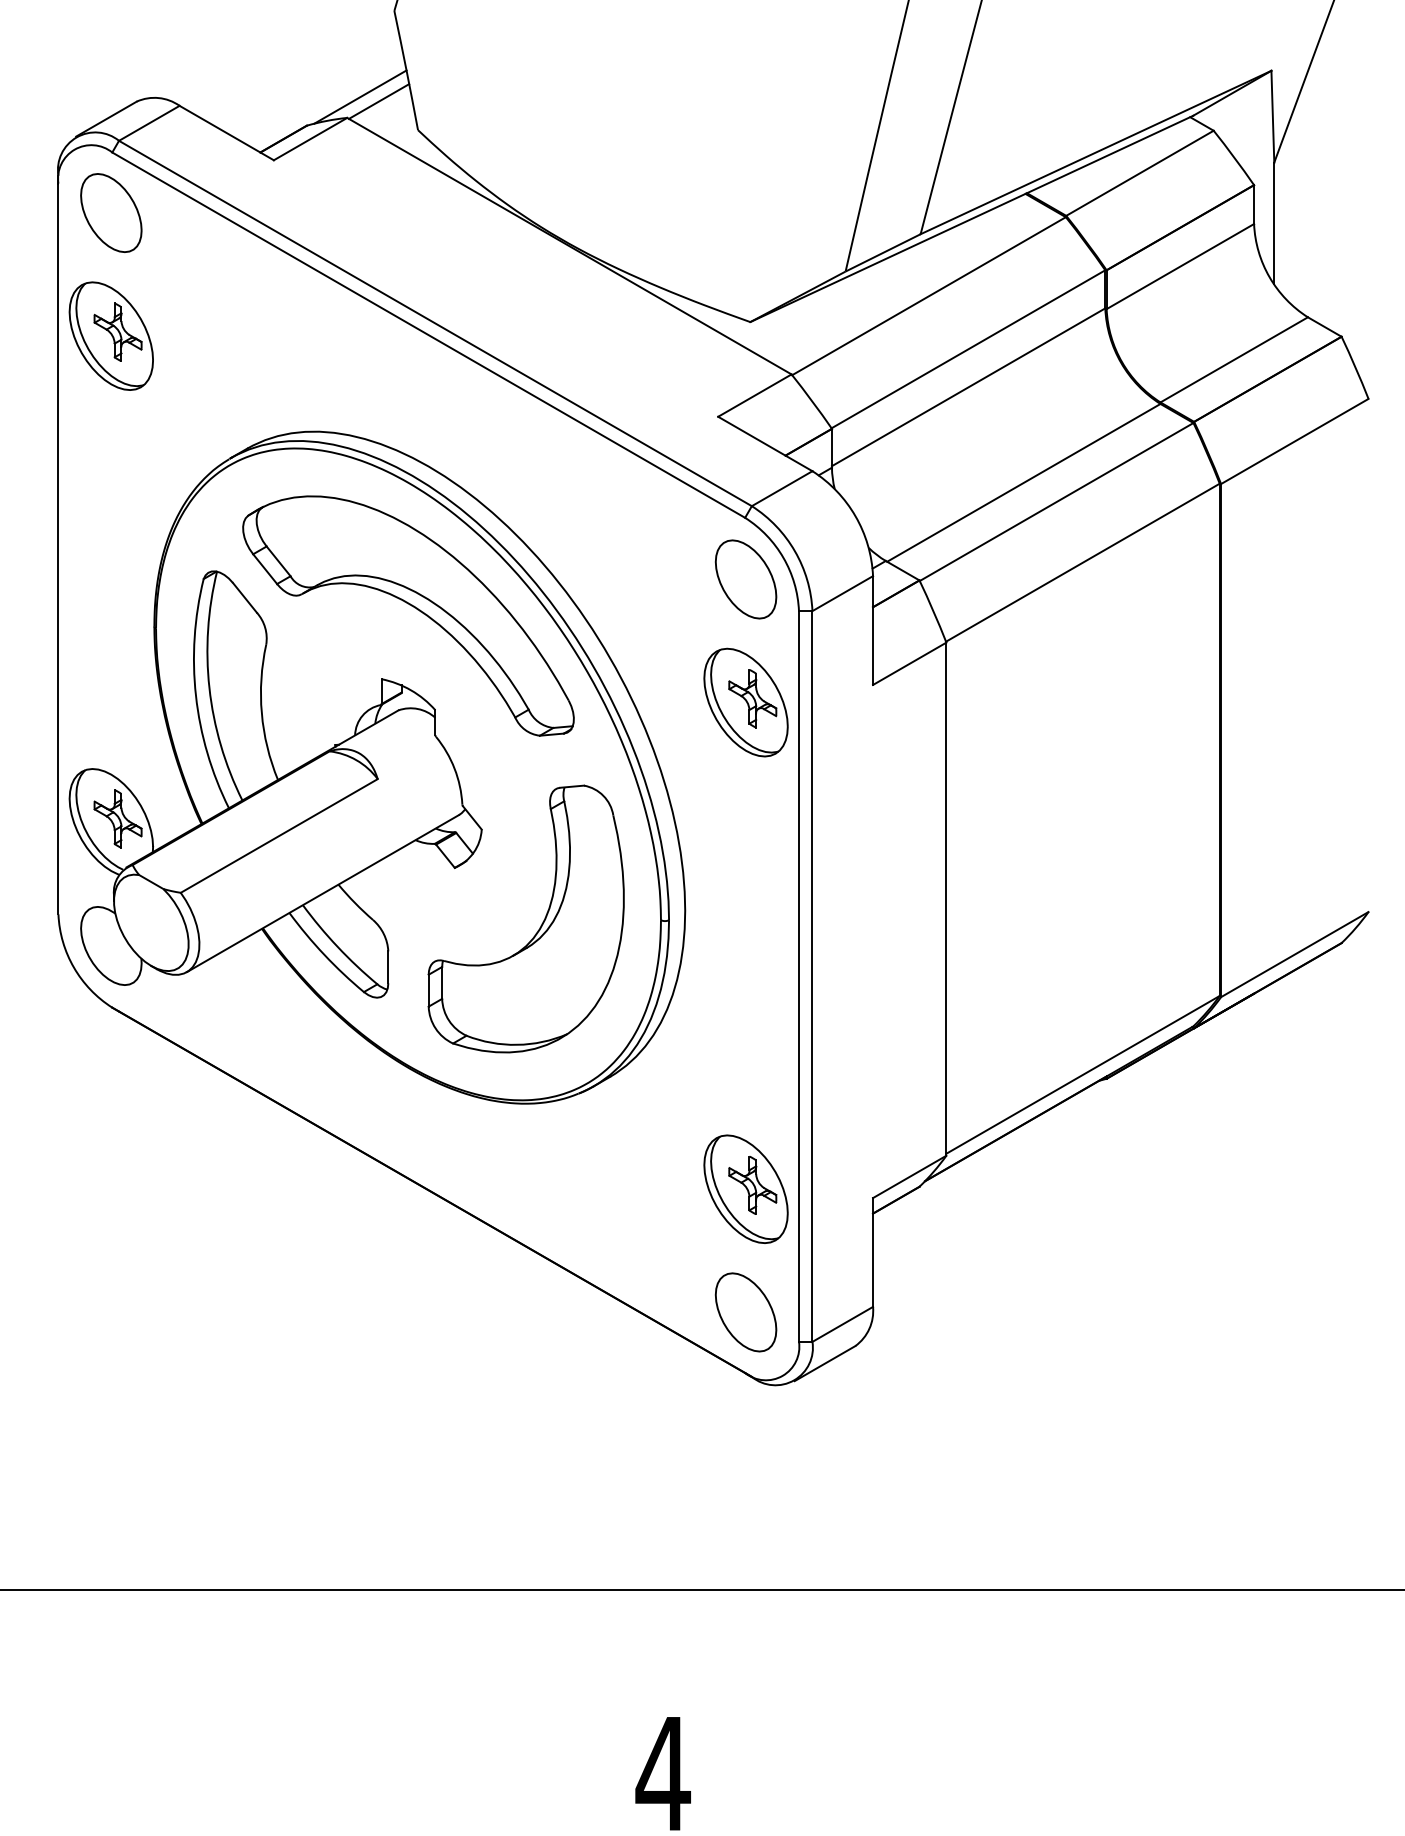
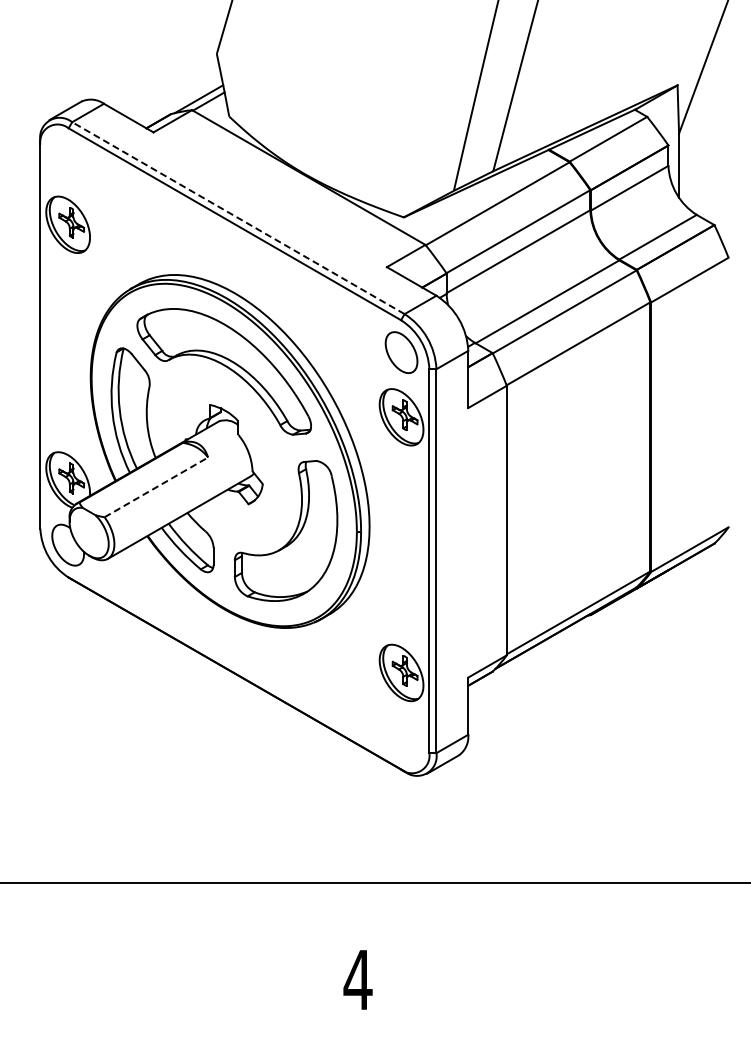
part: (110, 211) -> (67, 159), removed
line: (435, 324) -> (238, 218), solid -> dashed
line: (279, 836) -> (156, 487), solid -> dashed
part: (745, 1312) -> (401, 737), removed

